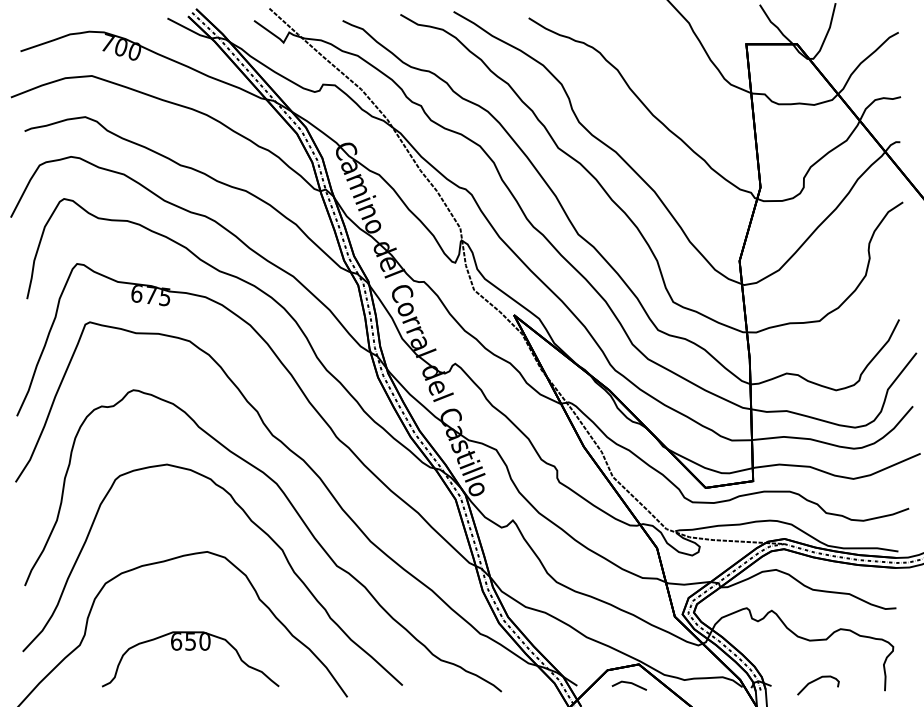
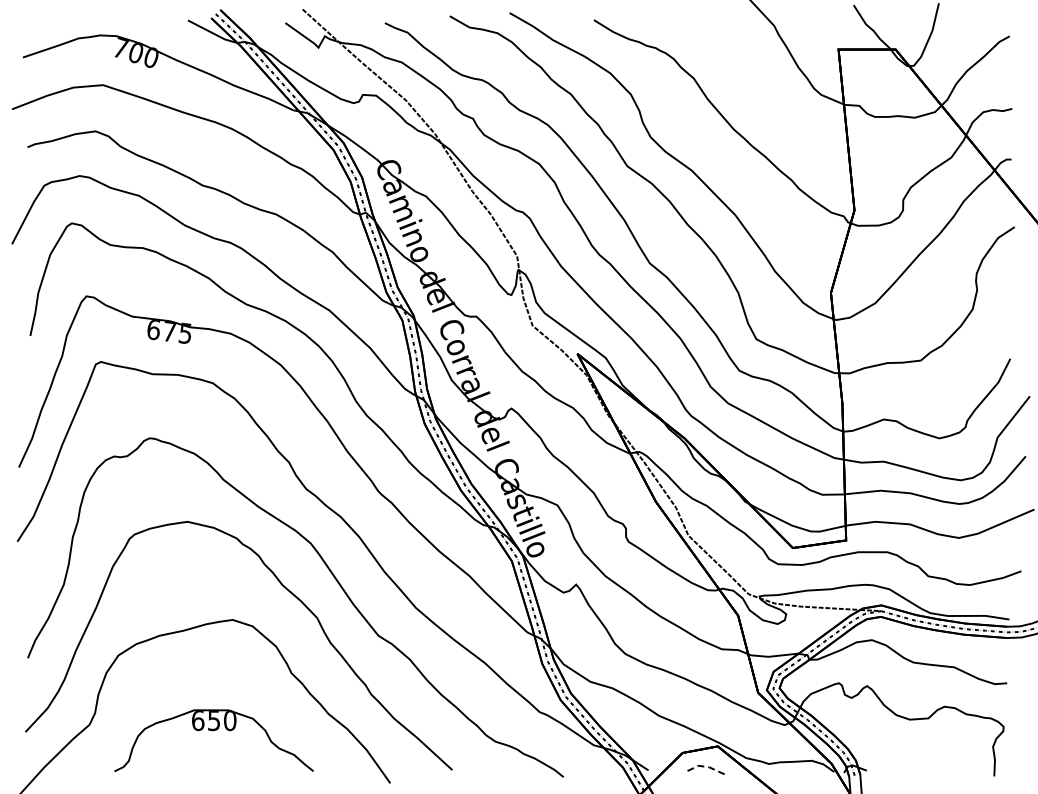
curve: (816, 680) -> (917, 764), removed
line: (628, 683) -> (706, 767), solid -> dashed

